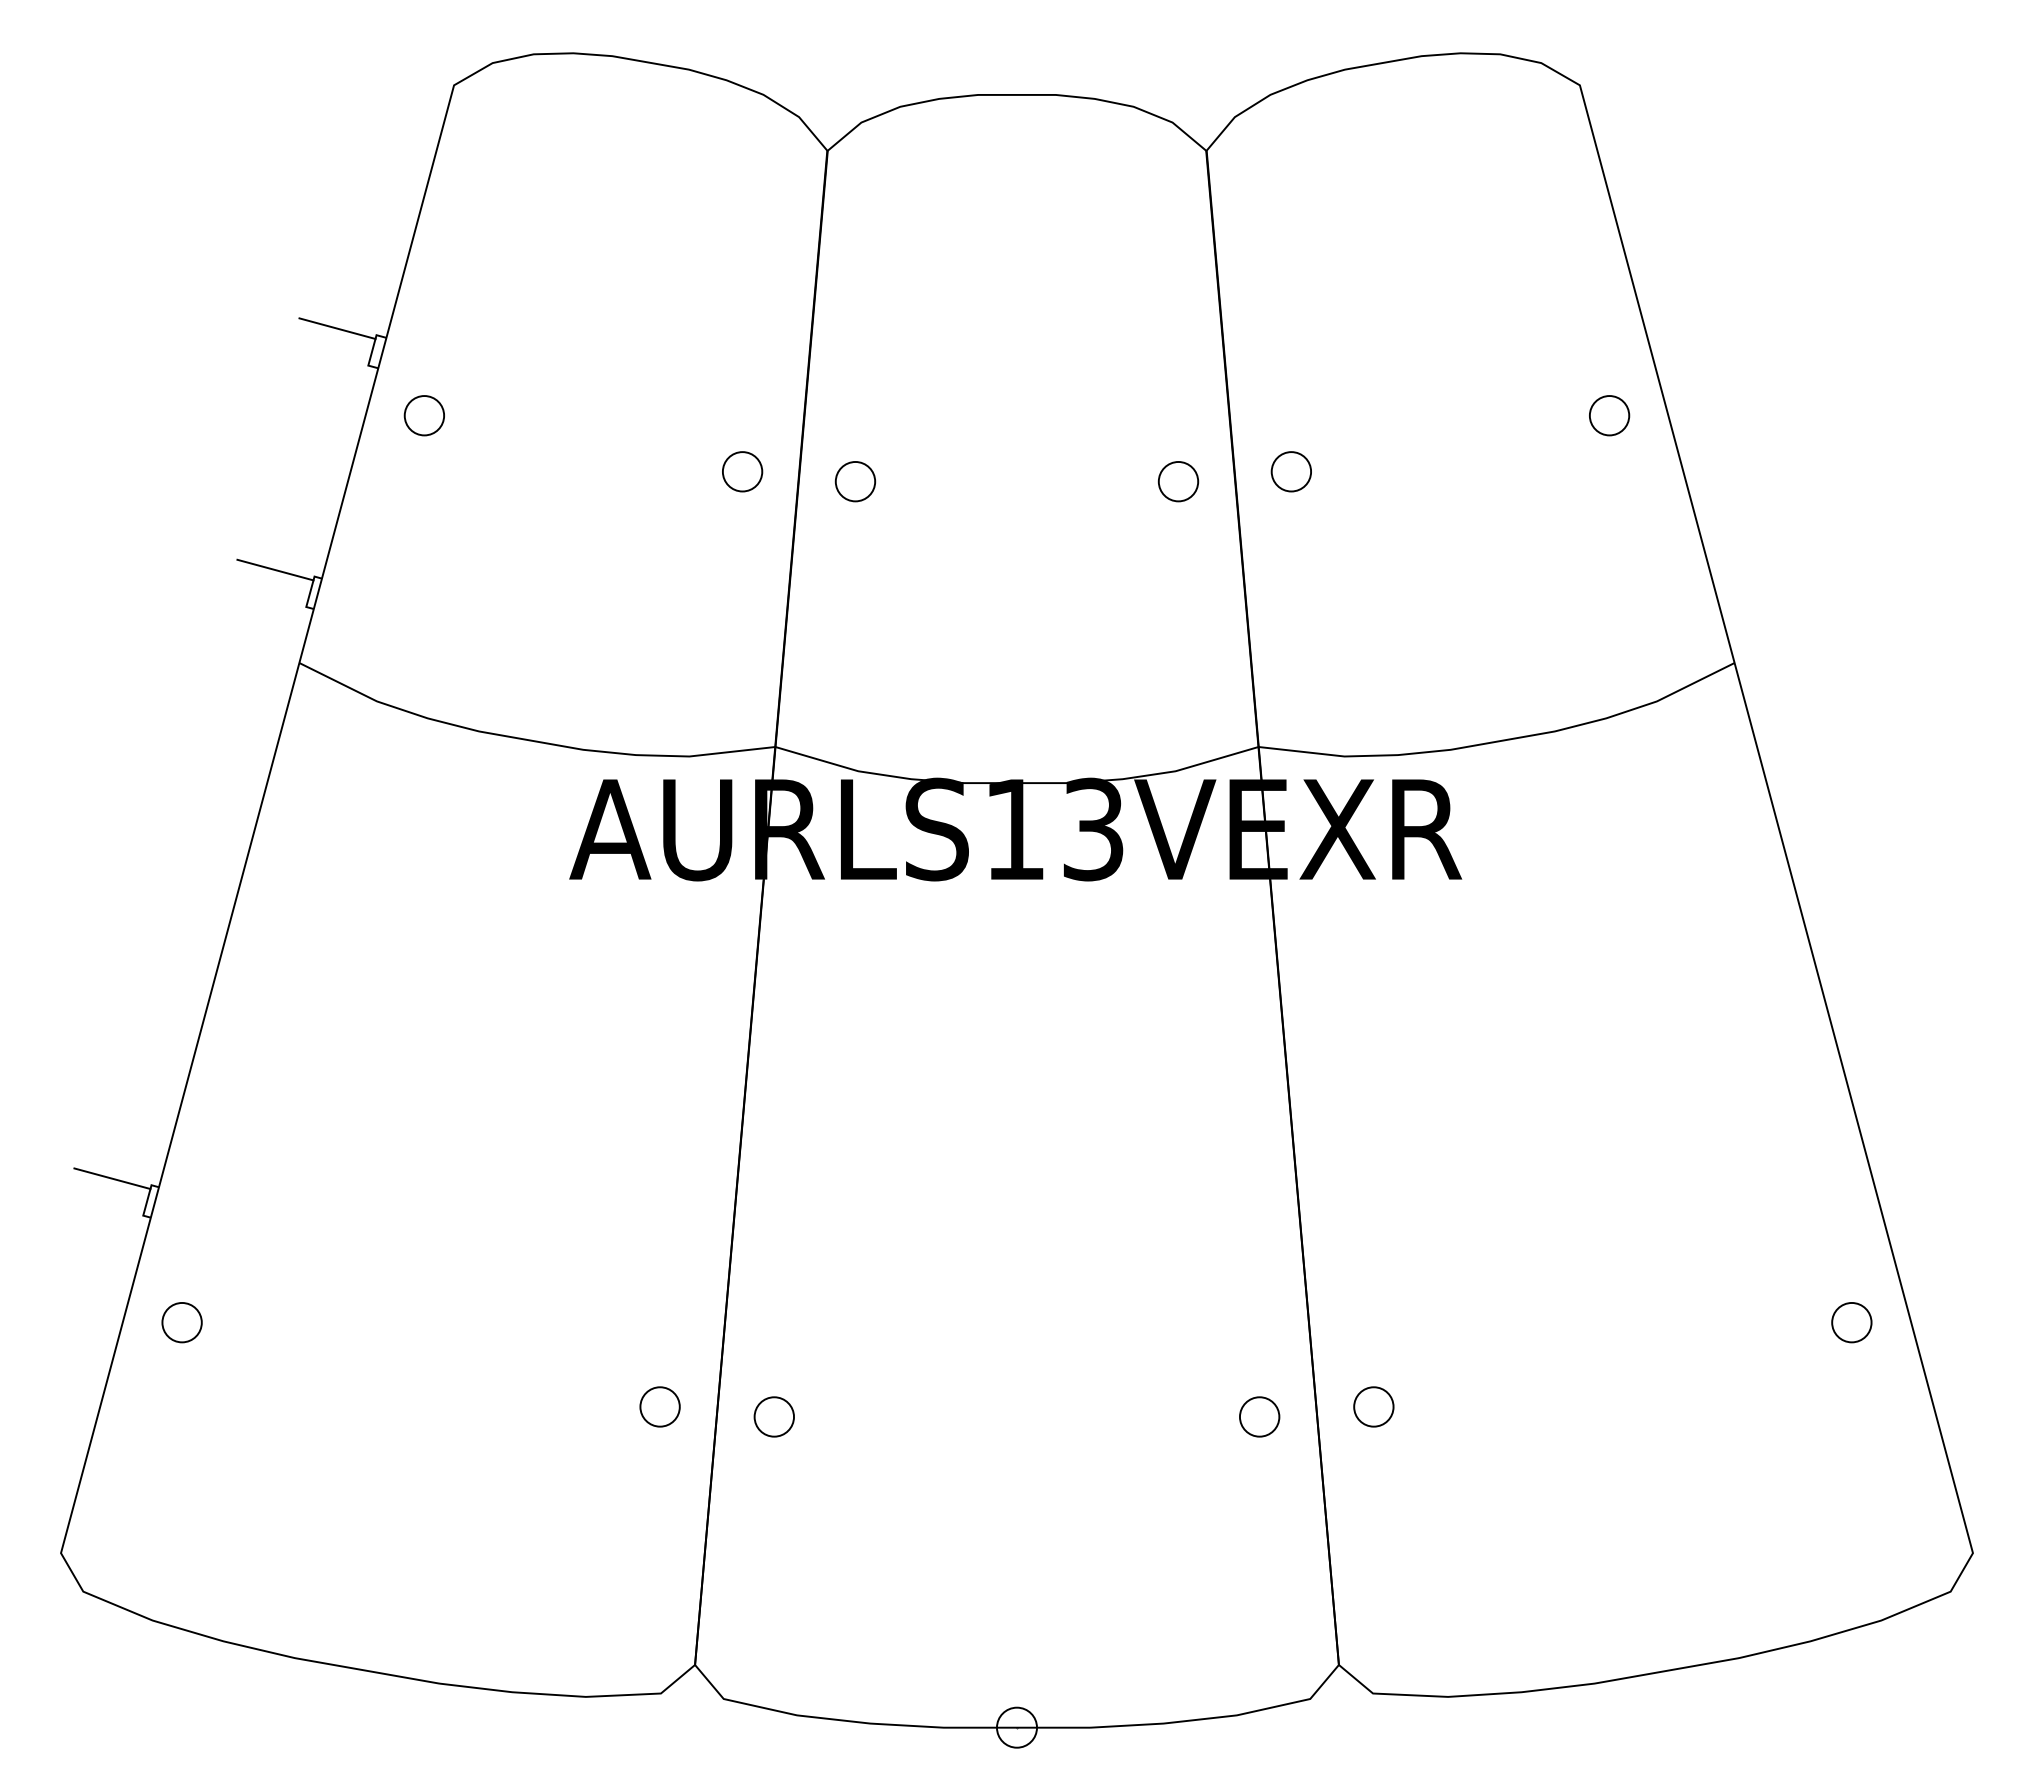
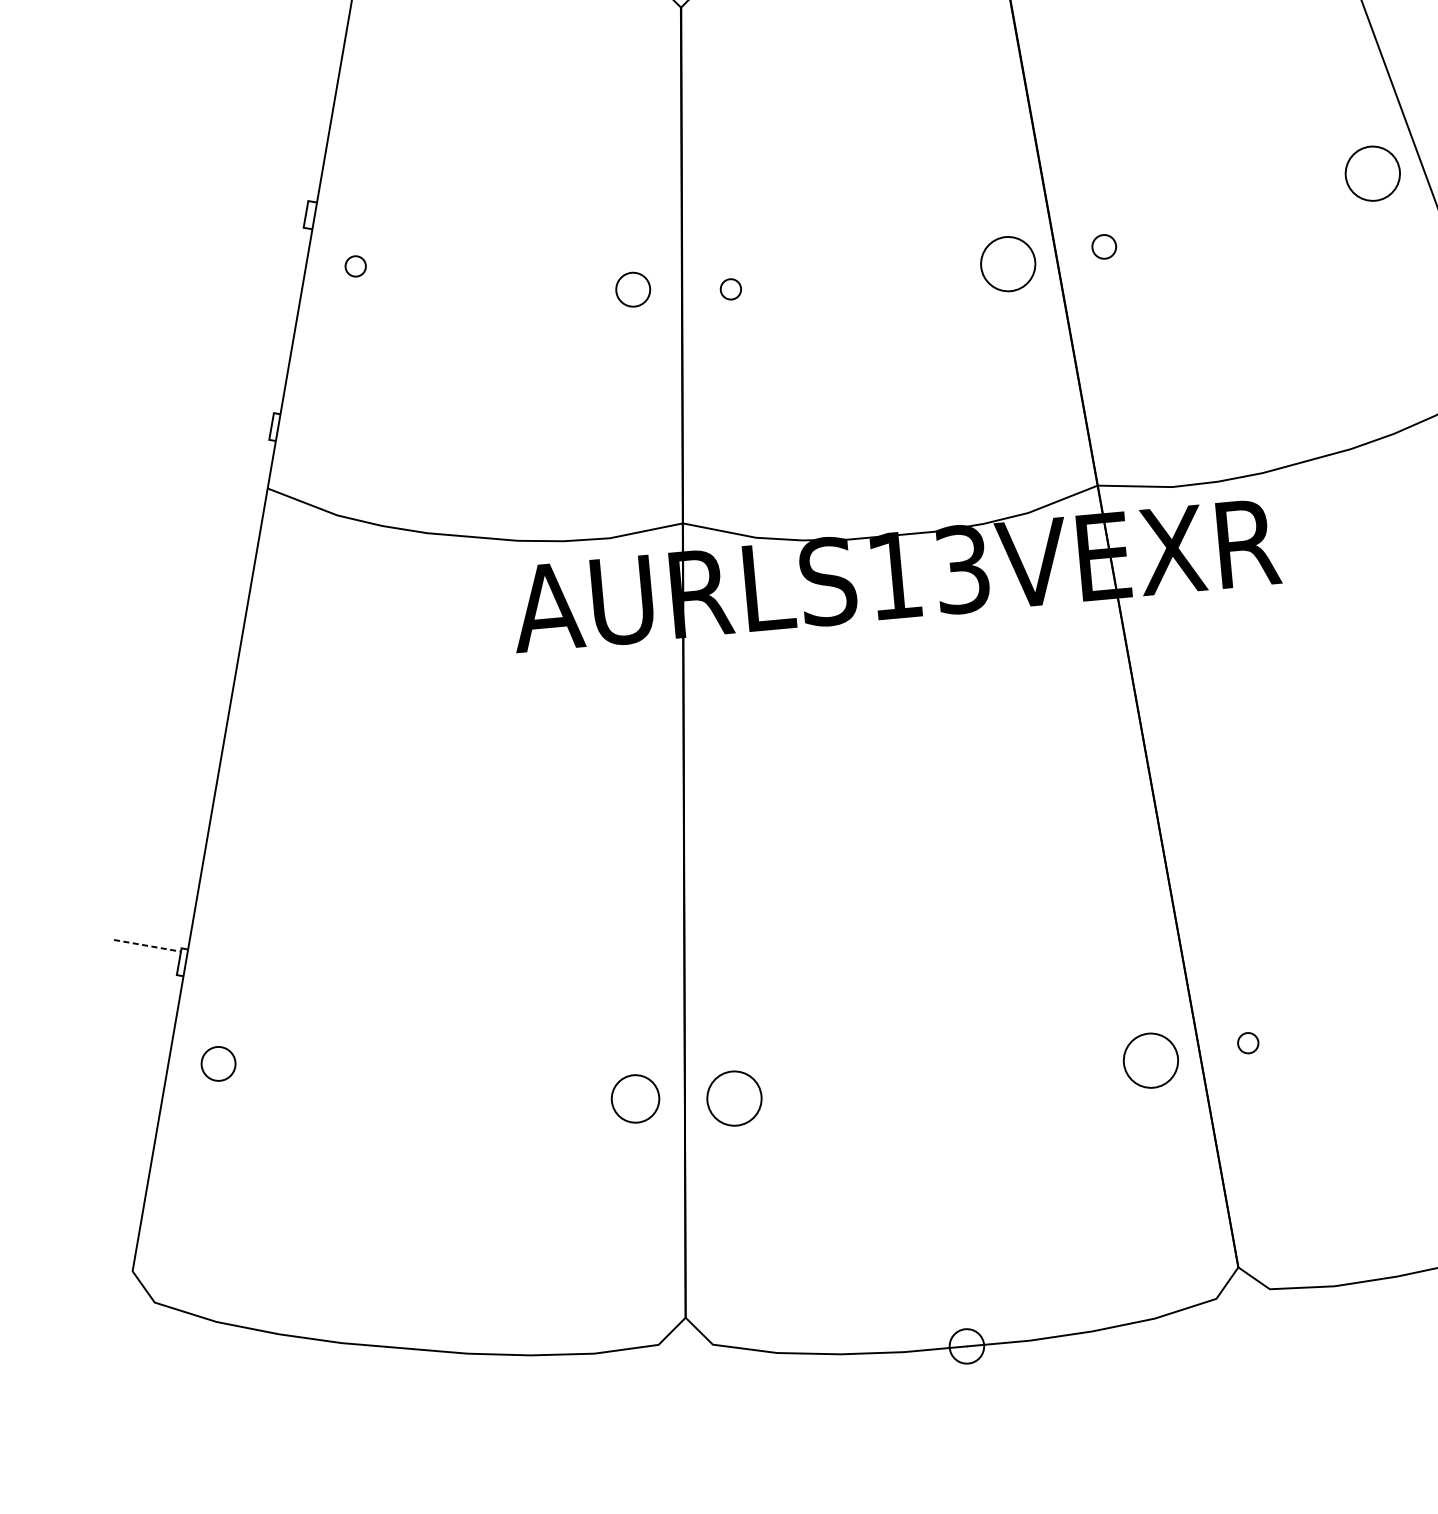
line: (337, 328) -> (274, 198), removed
circle: (424, 415) -> (355, 266), size x0.6
circle: (1609, 415) -> (1373, 173), size x1.6
circle: (1290, 471) -> (1103, 246), size x0.7
circle: (855, 481) -> (730, 289), size x0.6
circle: (1178, 481) -> (1008, 263), size x1.6
line: (275, 569) -> (239, 410), removed
line: (112, 1178) -> (147, 945), solid -> dashed
circle: (659, 1406) -> (634, 1098), size x1.4
circle: (1373, 1406) -> (1247, 1042), size x0.6
circle: (773, 1416) -> (733, 1098), size x1.6
circle: (1259, 1416) -> (1150, 1060), size x1.6

